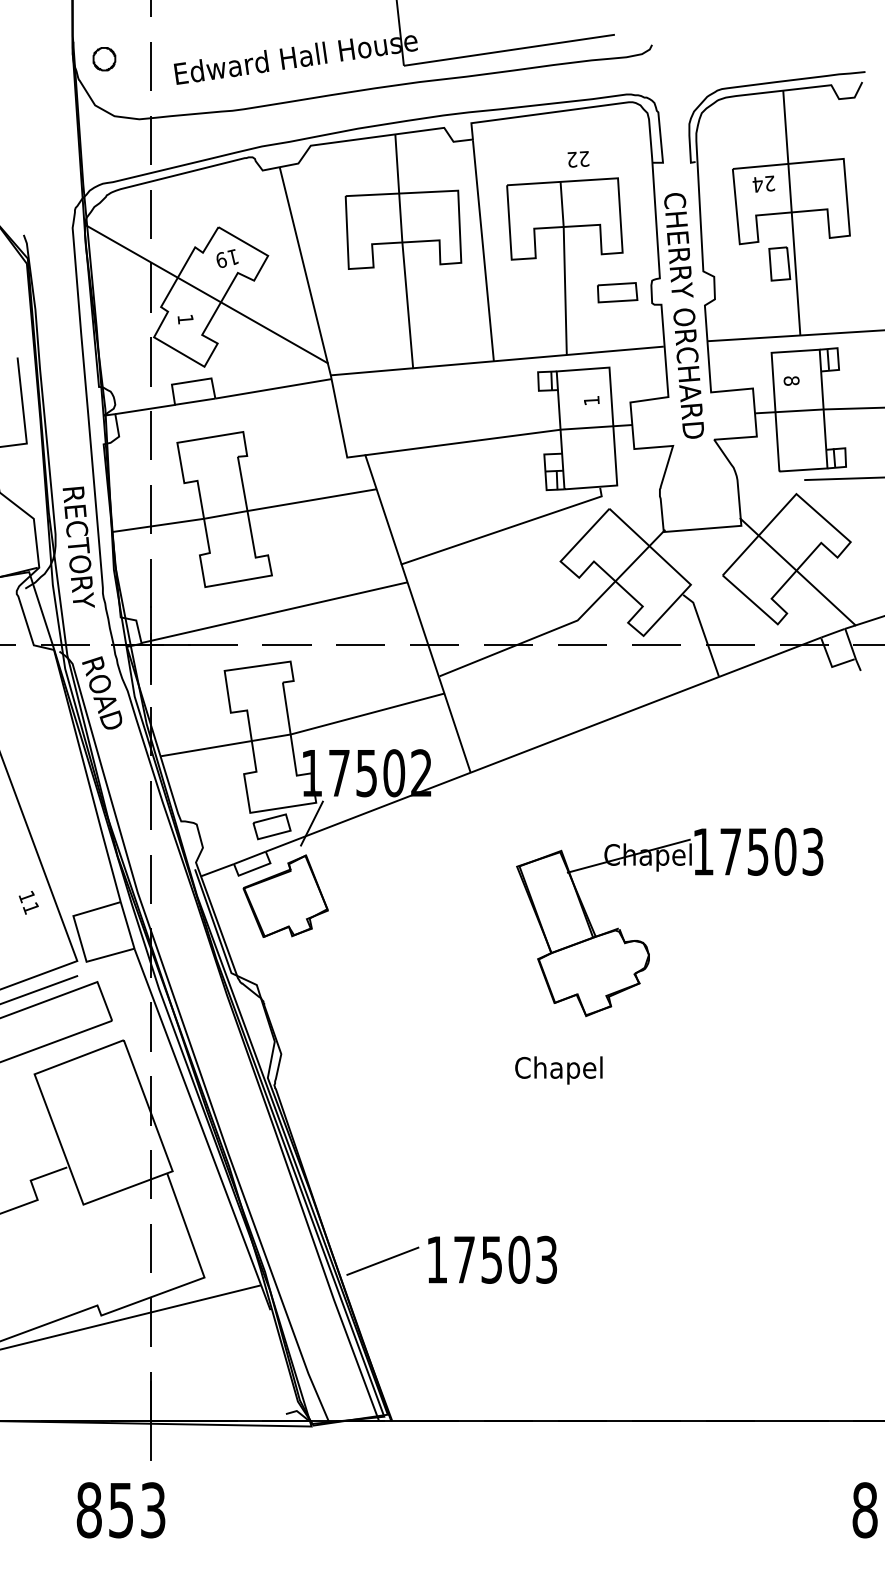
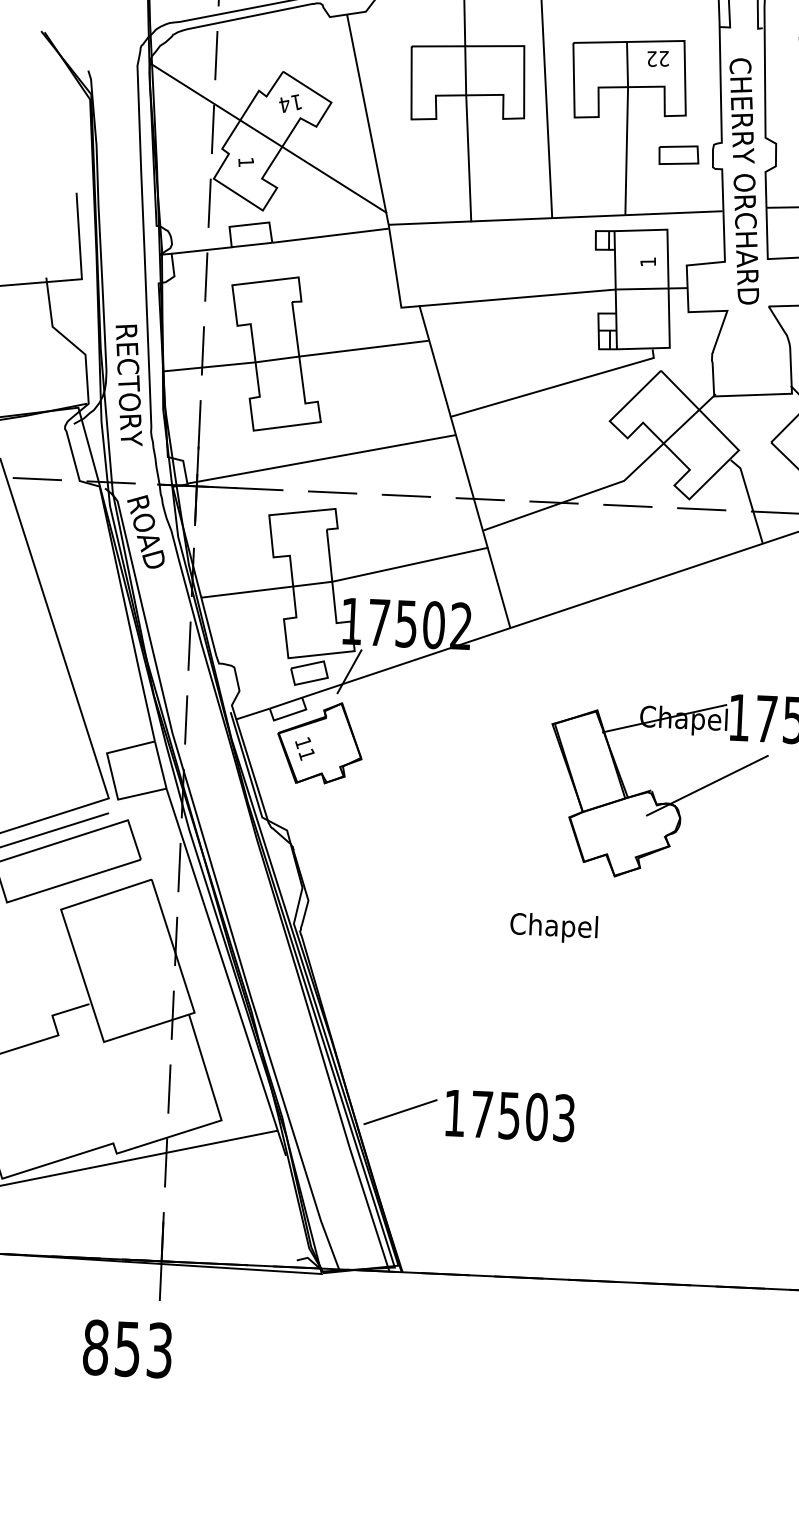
text: (578, 159) -> (658, 59), moved
text: (220, 260) -> (283, 105), 19 -> 14
text: (28, 902) -> (304, 748), moved
line: (674, 920) -> (707, 784), added
text: (558, 1070) -> (553, 928), moved

